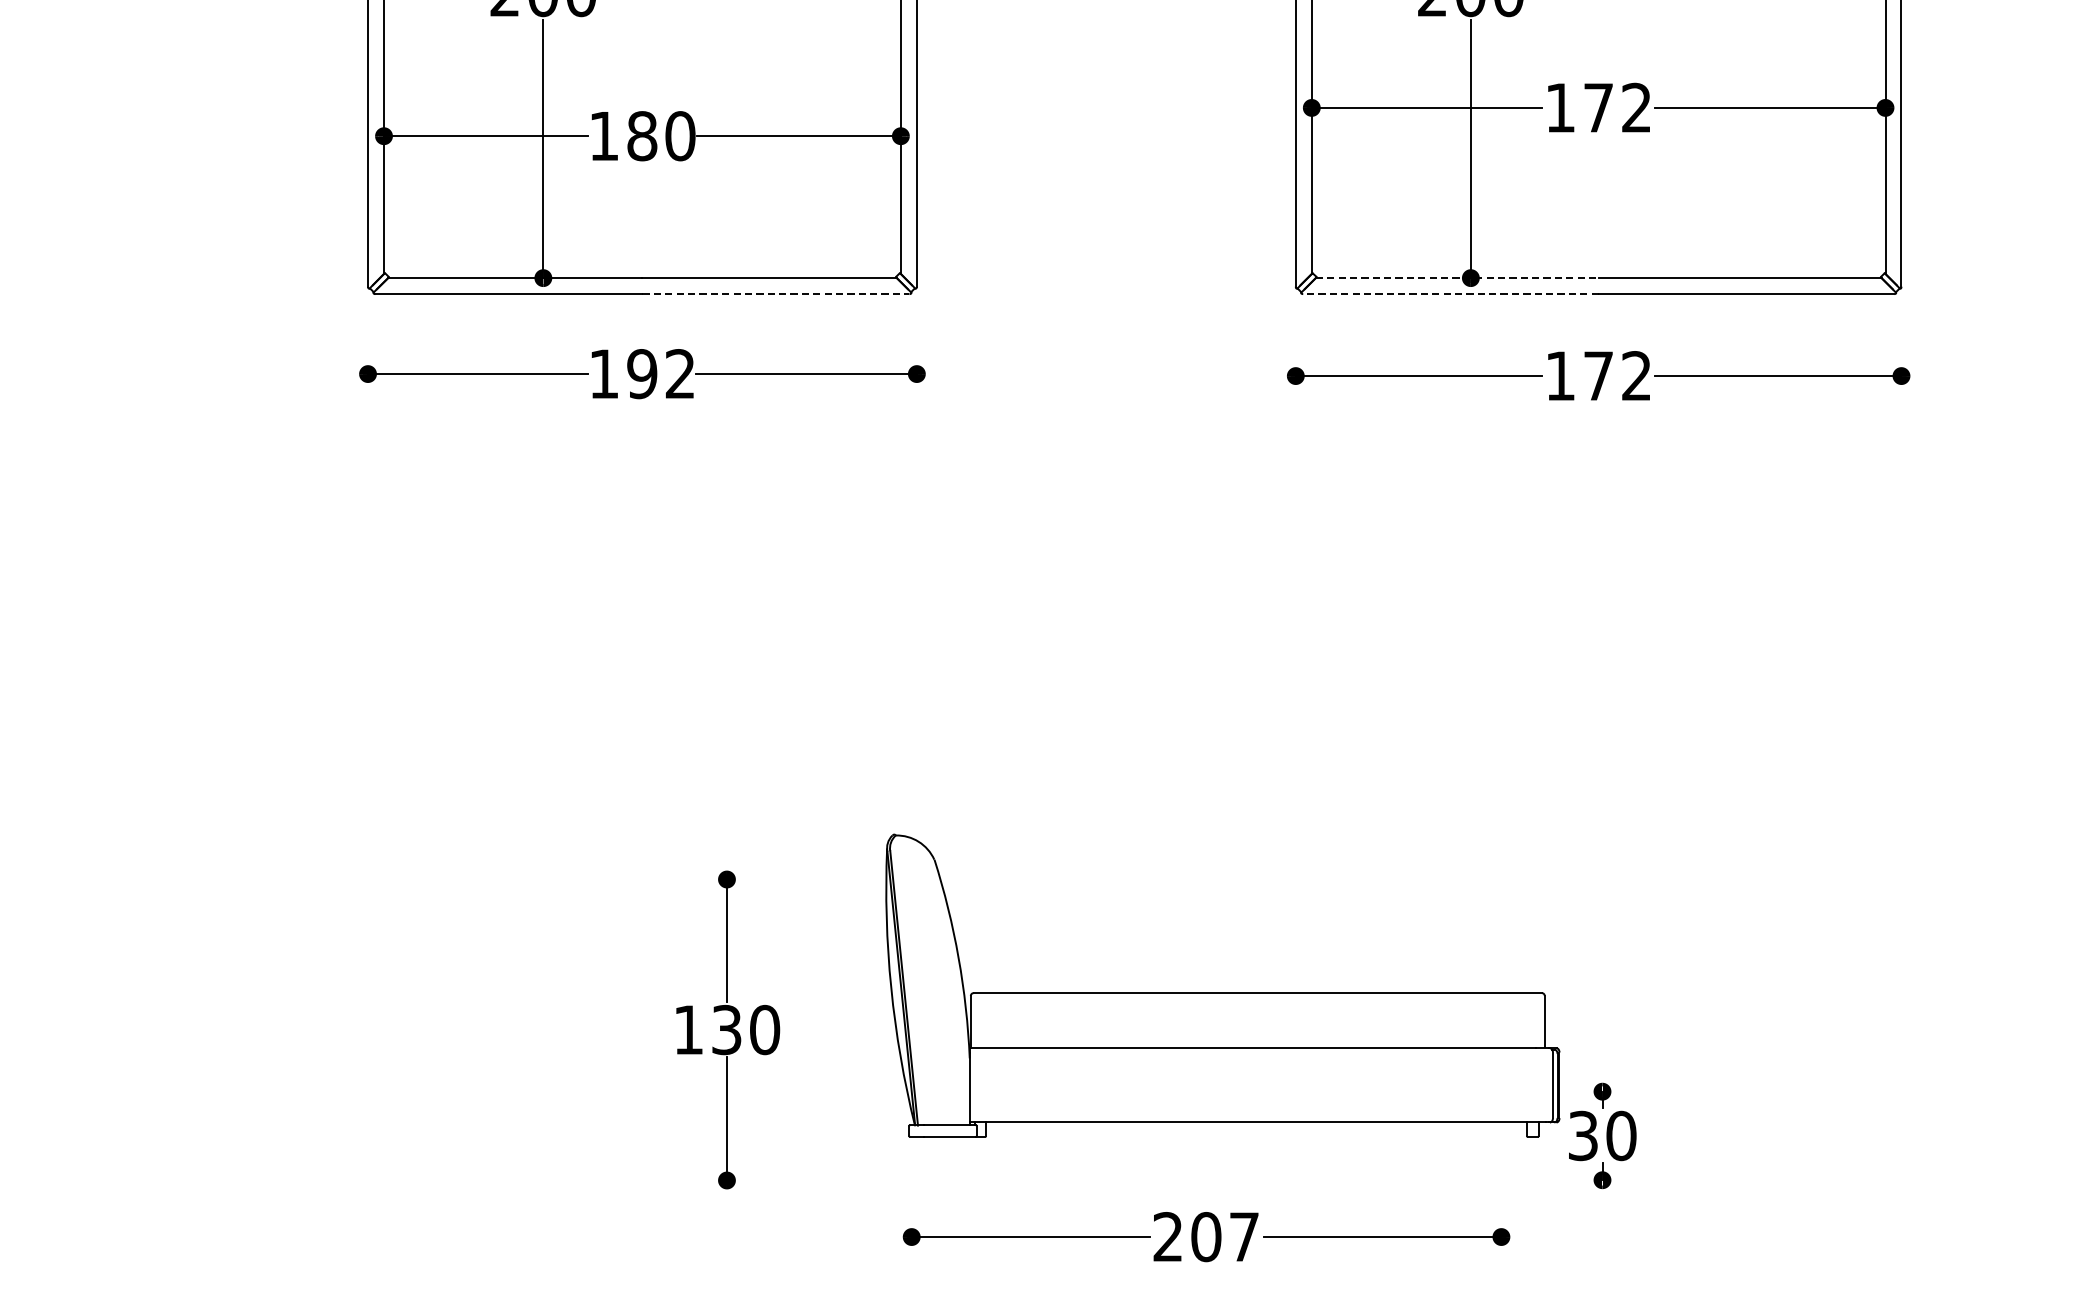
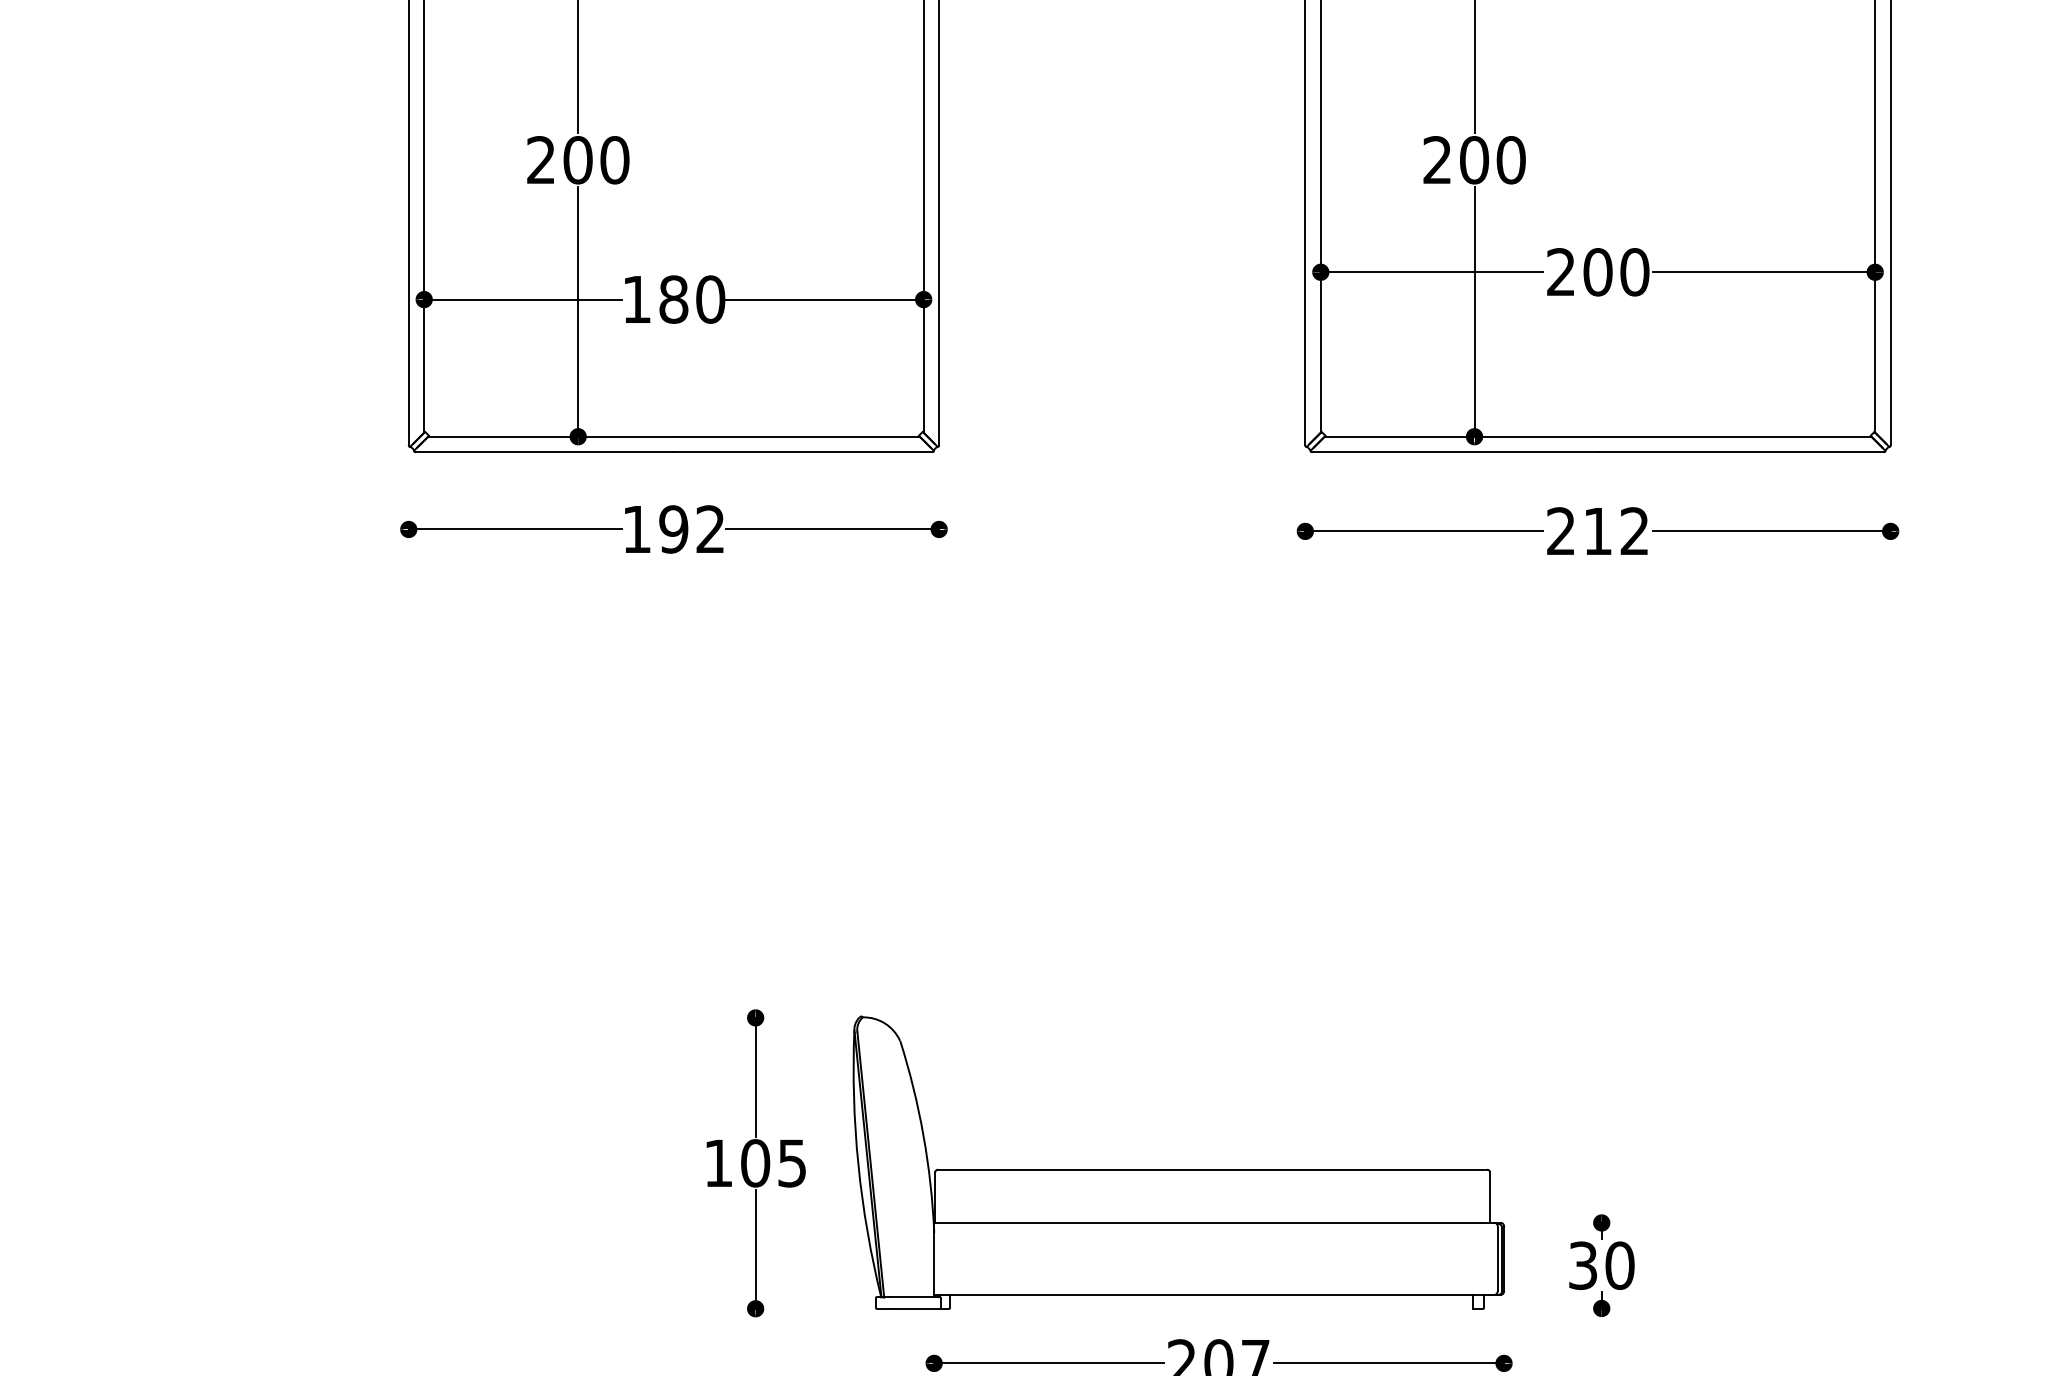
text: (1599, 108) -> (1598, 272), 172 -> 200
line: (1457, 277) -> (1461, 436), dashed -> solid
line: (776, 294) -> (803, 452), dashed -> solid
line: (1451, 294) -> (1455, 452), dashed -> solid
text: (1579, 375) -> (1579, 530), 172 -> 212
part: (1222, 992) -> (1178, 1169), moved
text: (745, 1030) -> (773, 1163), 130 -> 105

